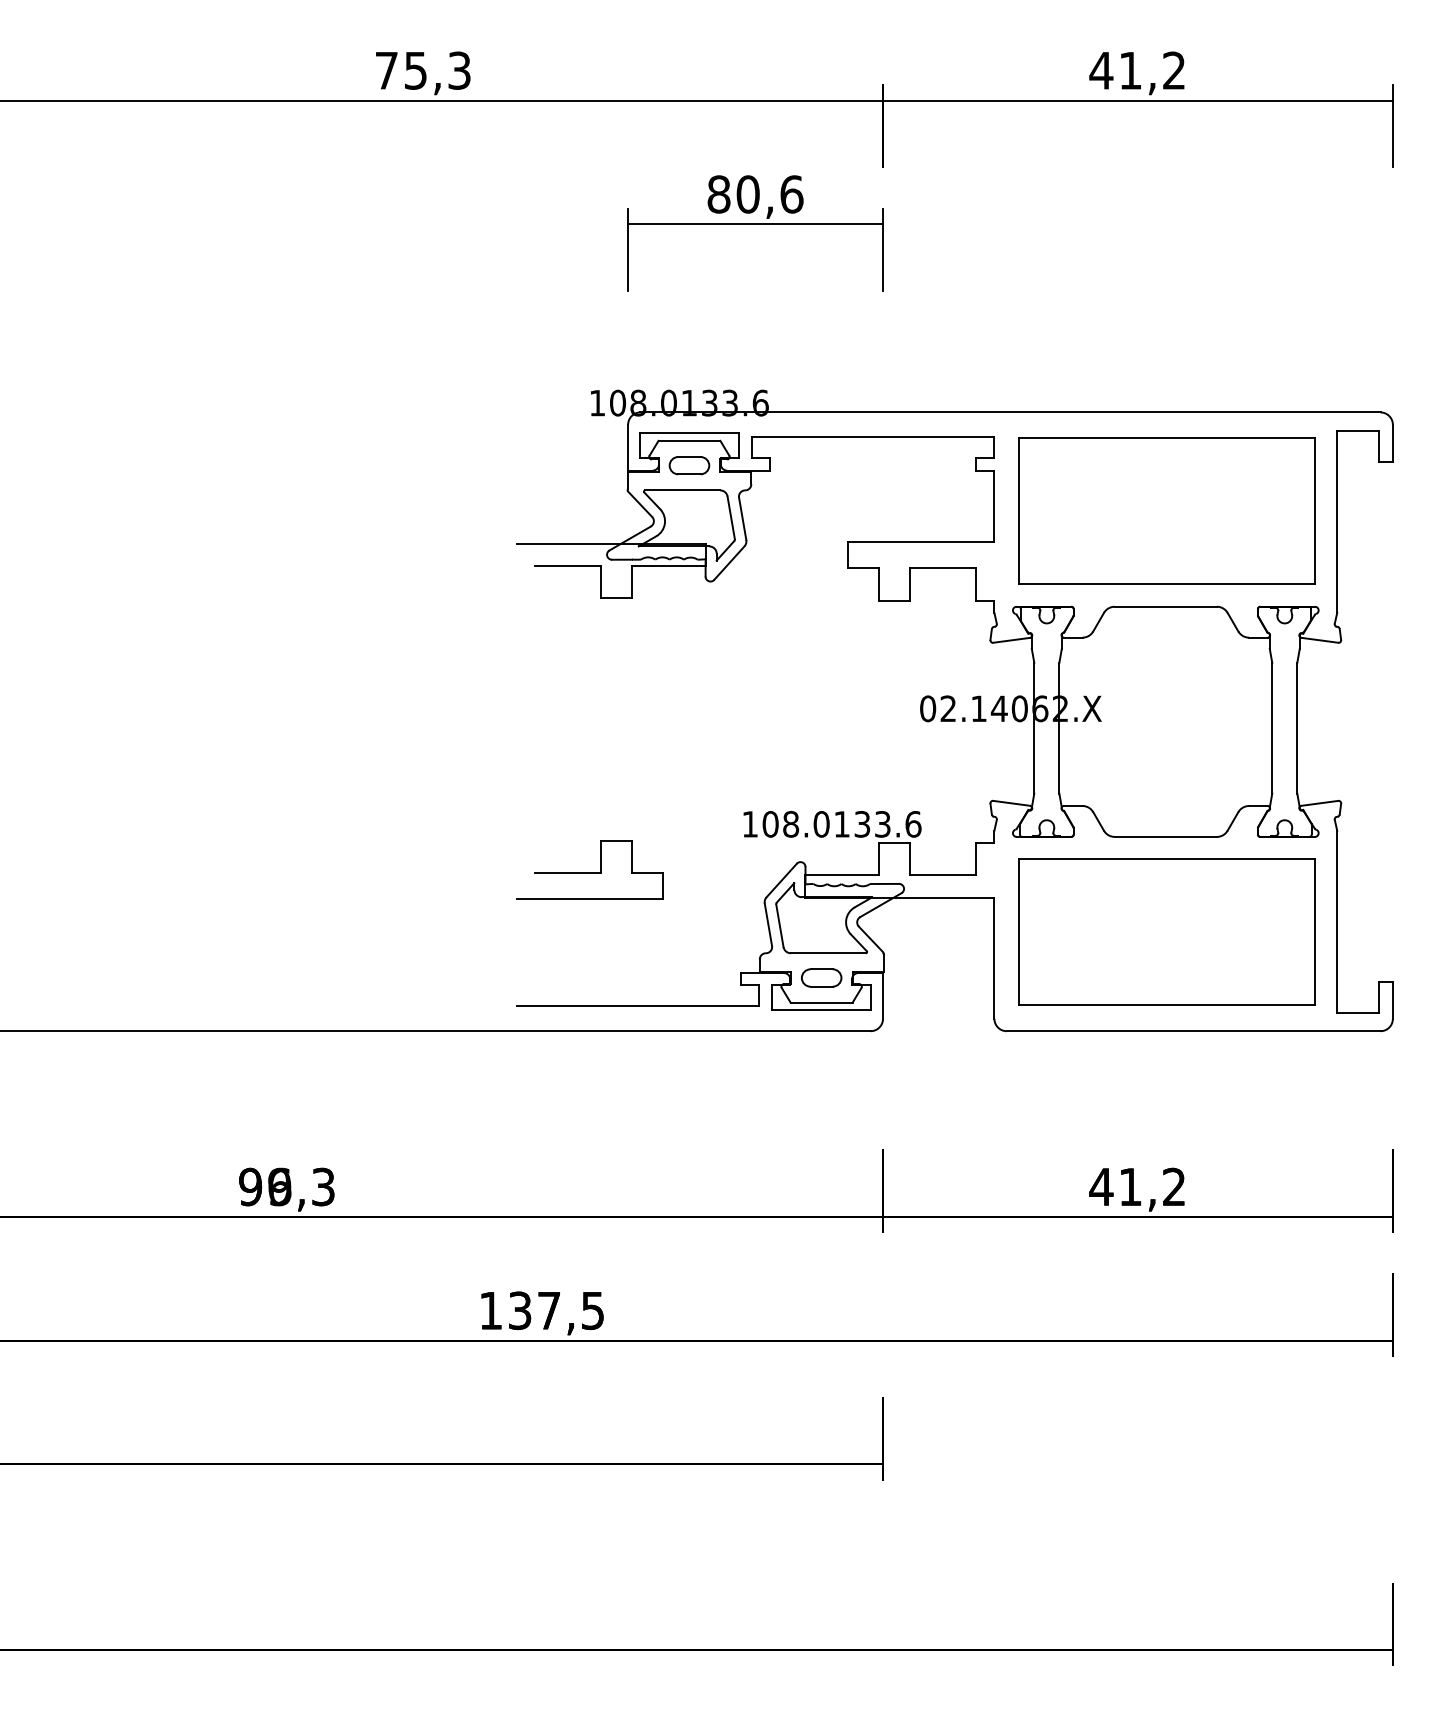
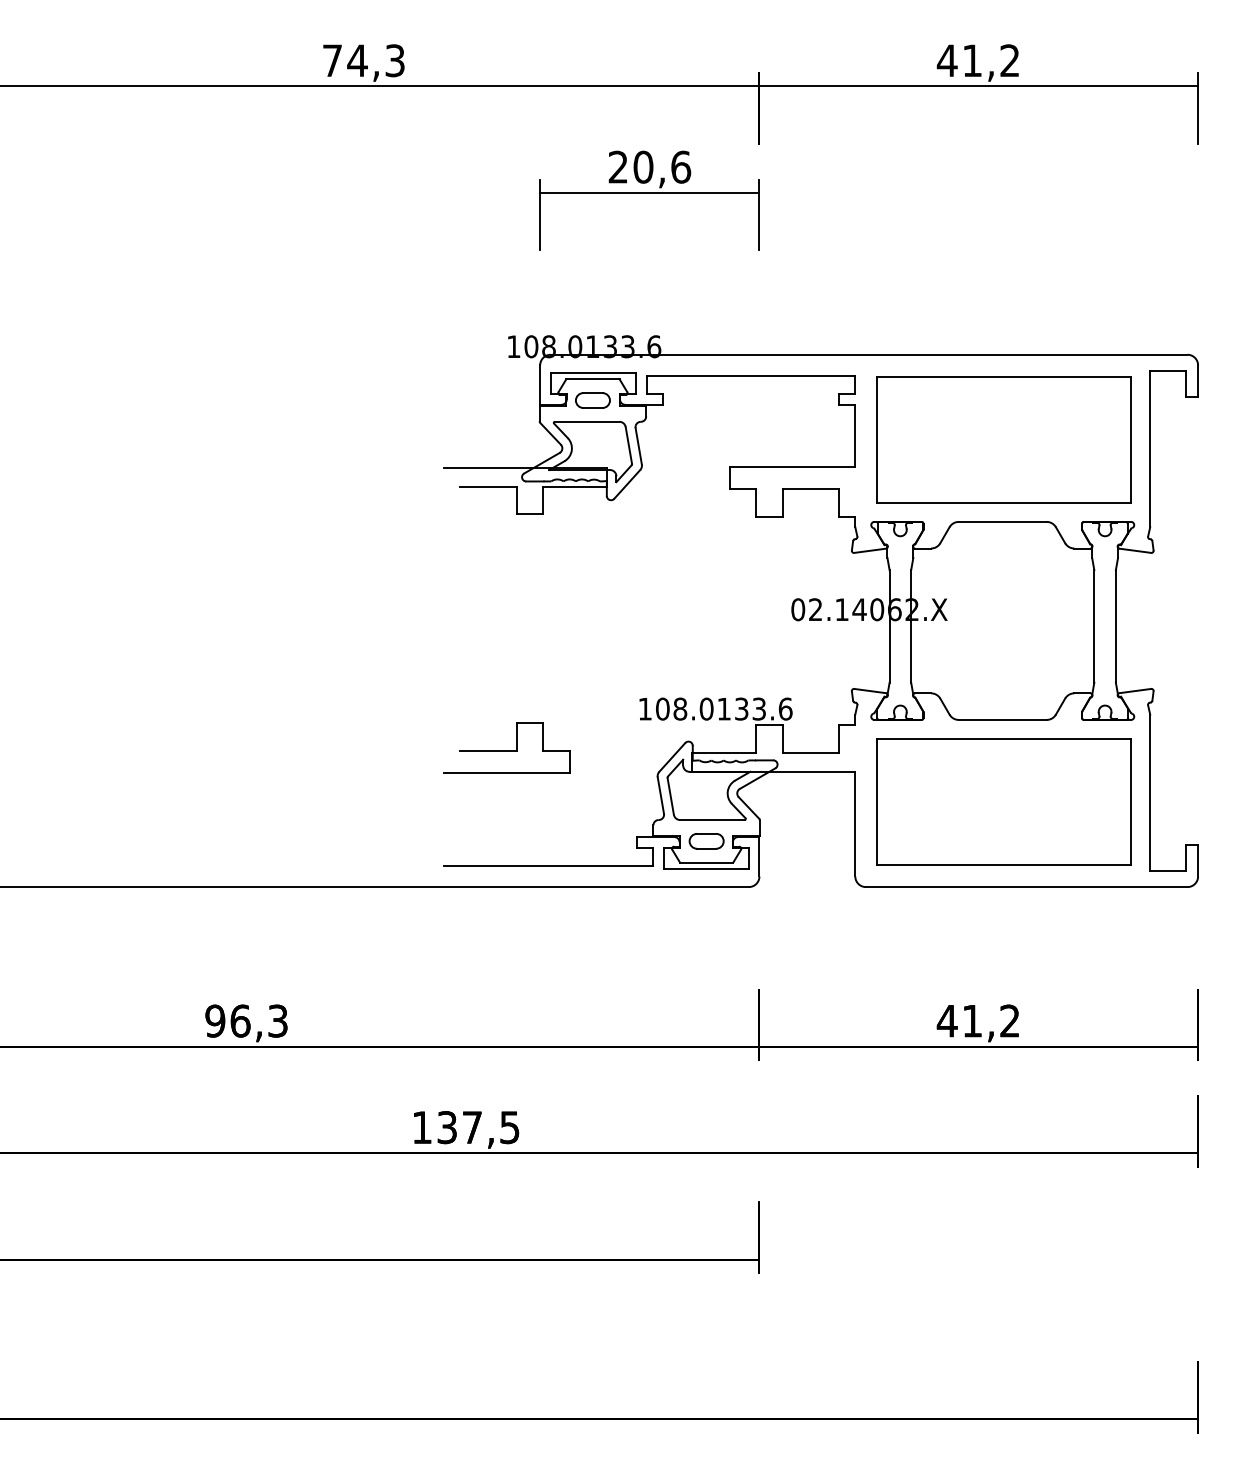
text: (415, 70) -> (357, 60), 75,3 -> 74,3
text: (718, 194) -> (617, 167), 80,6 -> 20,6
text: (279, 1186) -> (240, 1020), 99,3 -> 96,3

